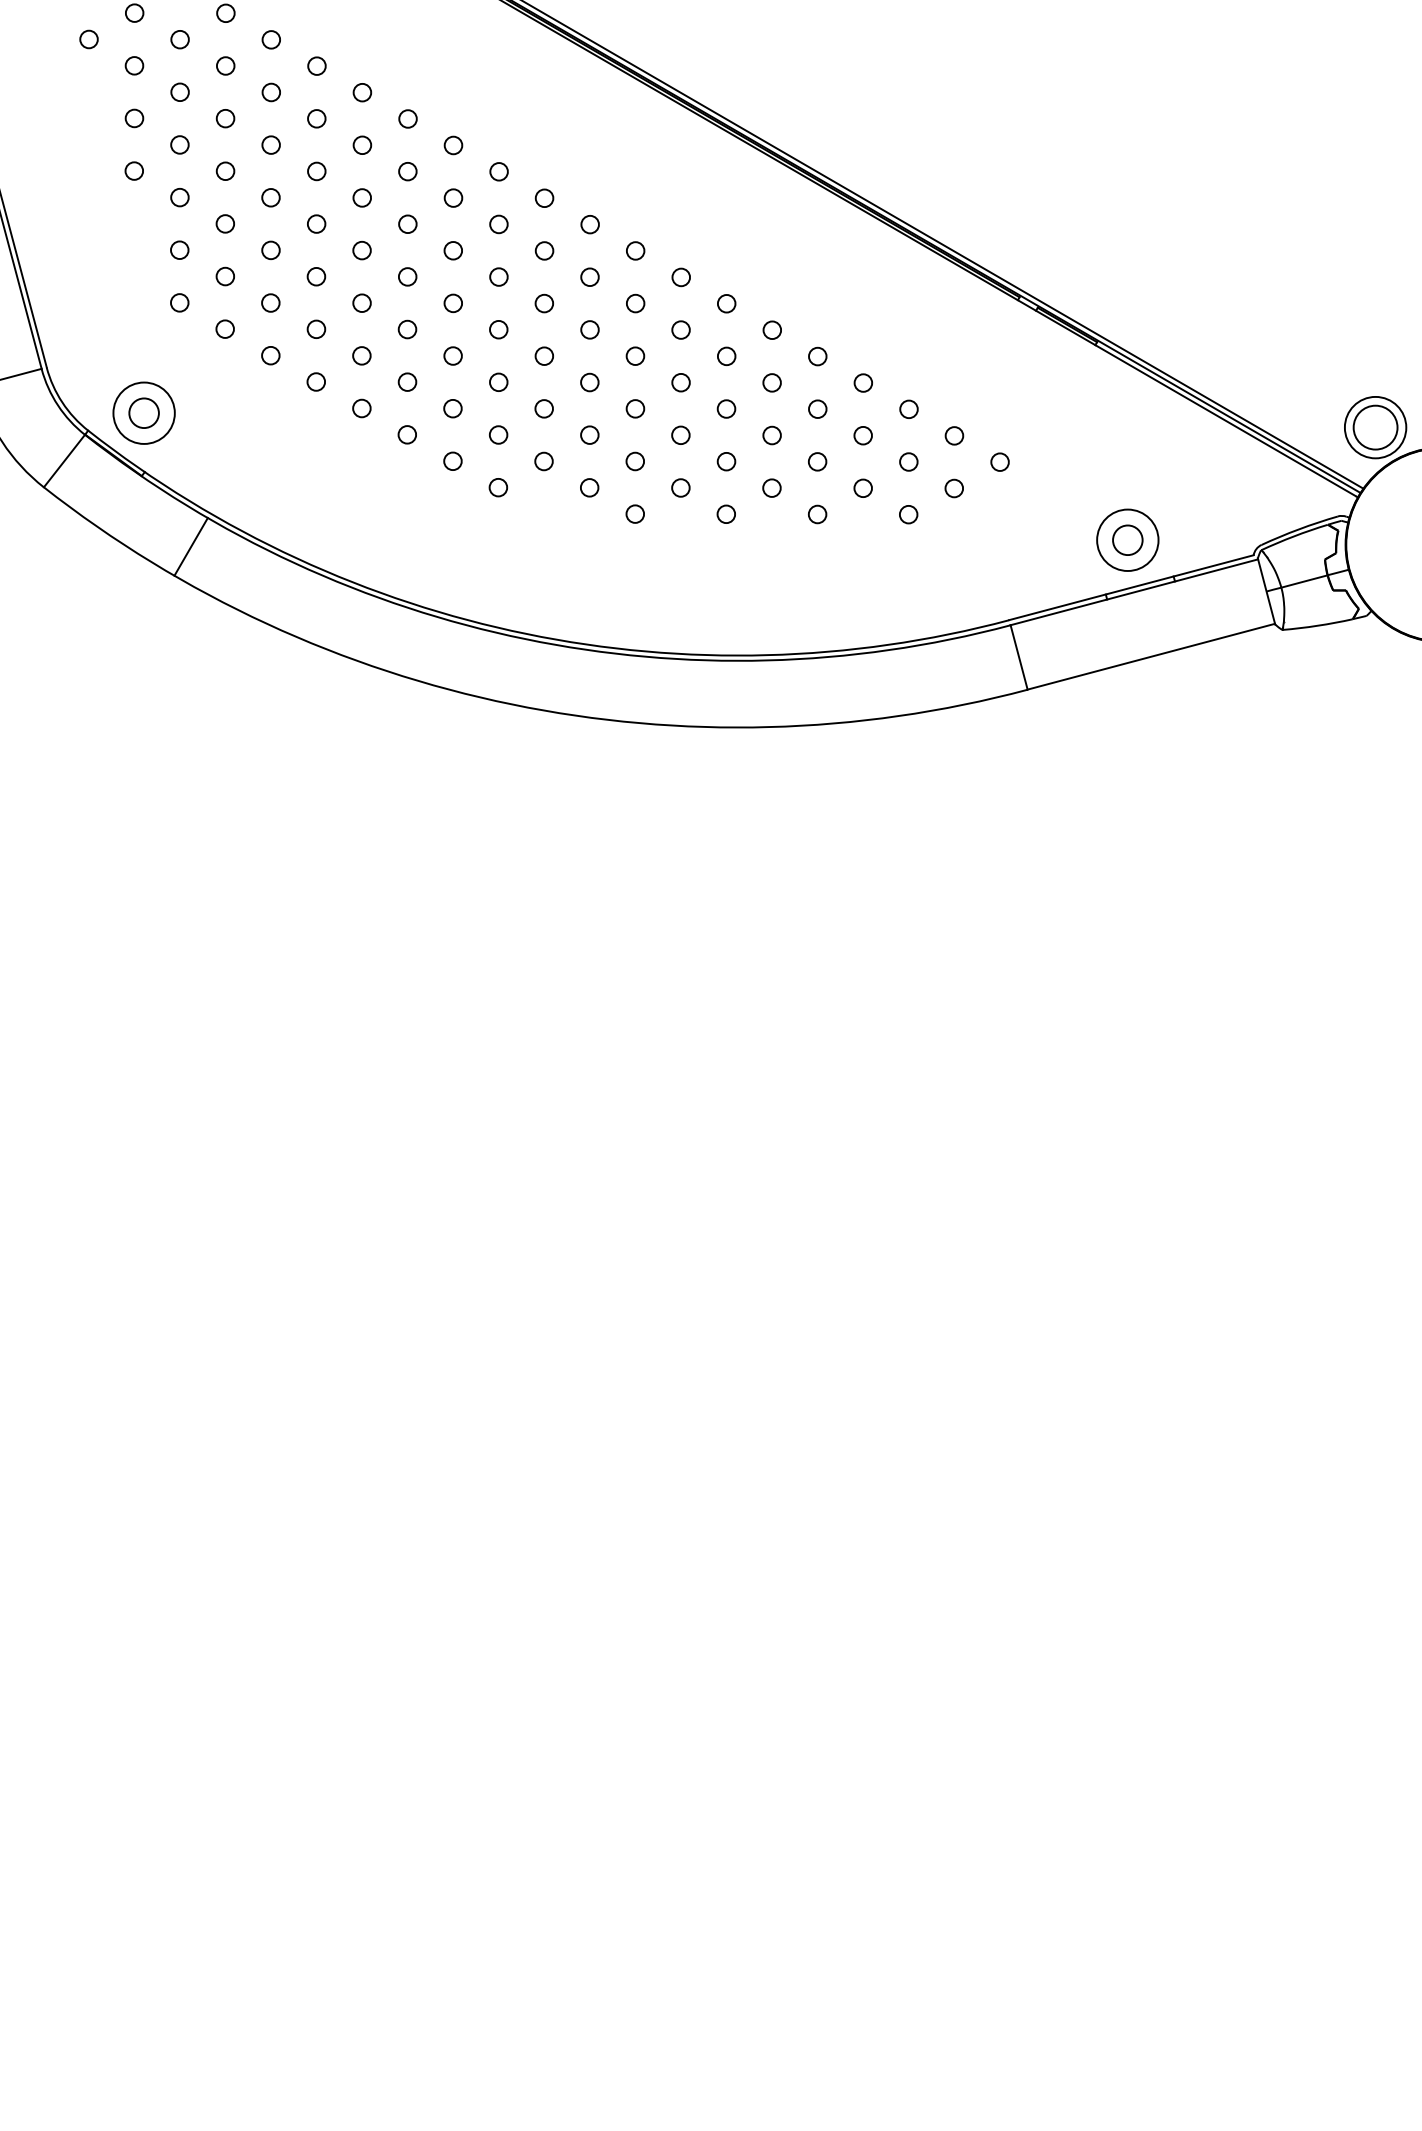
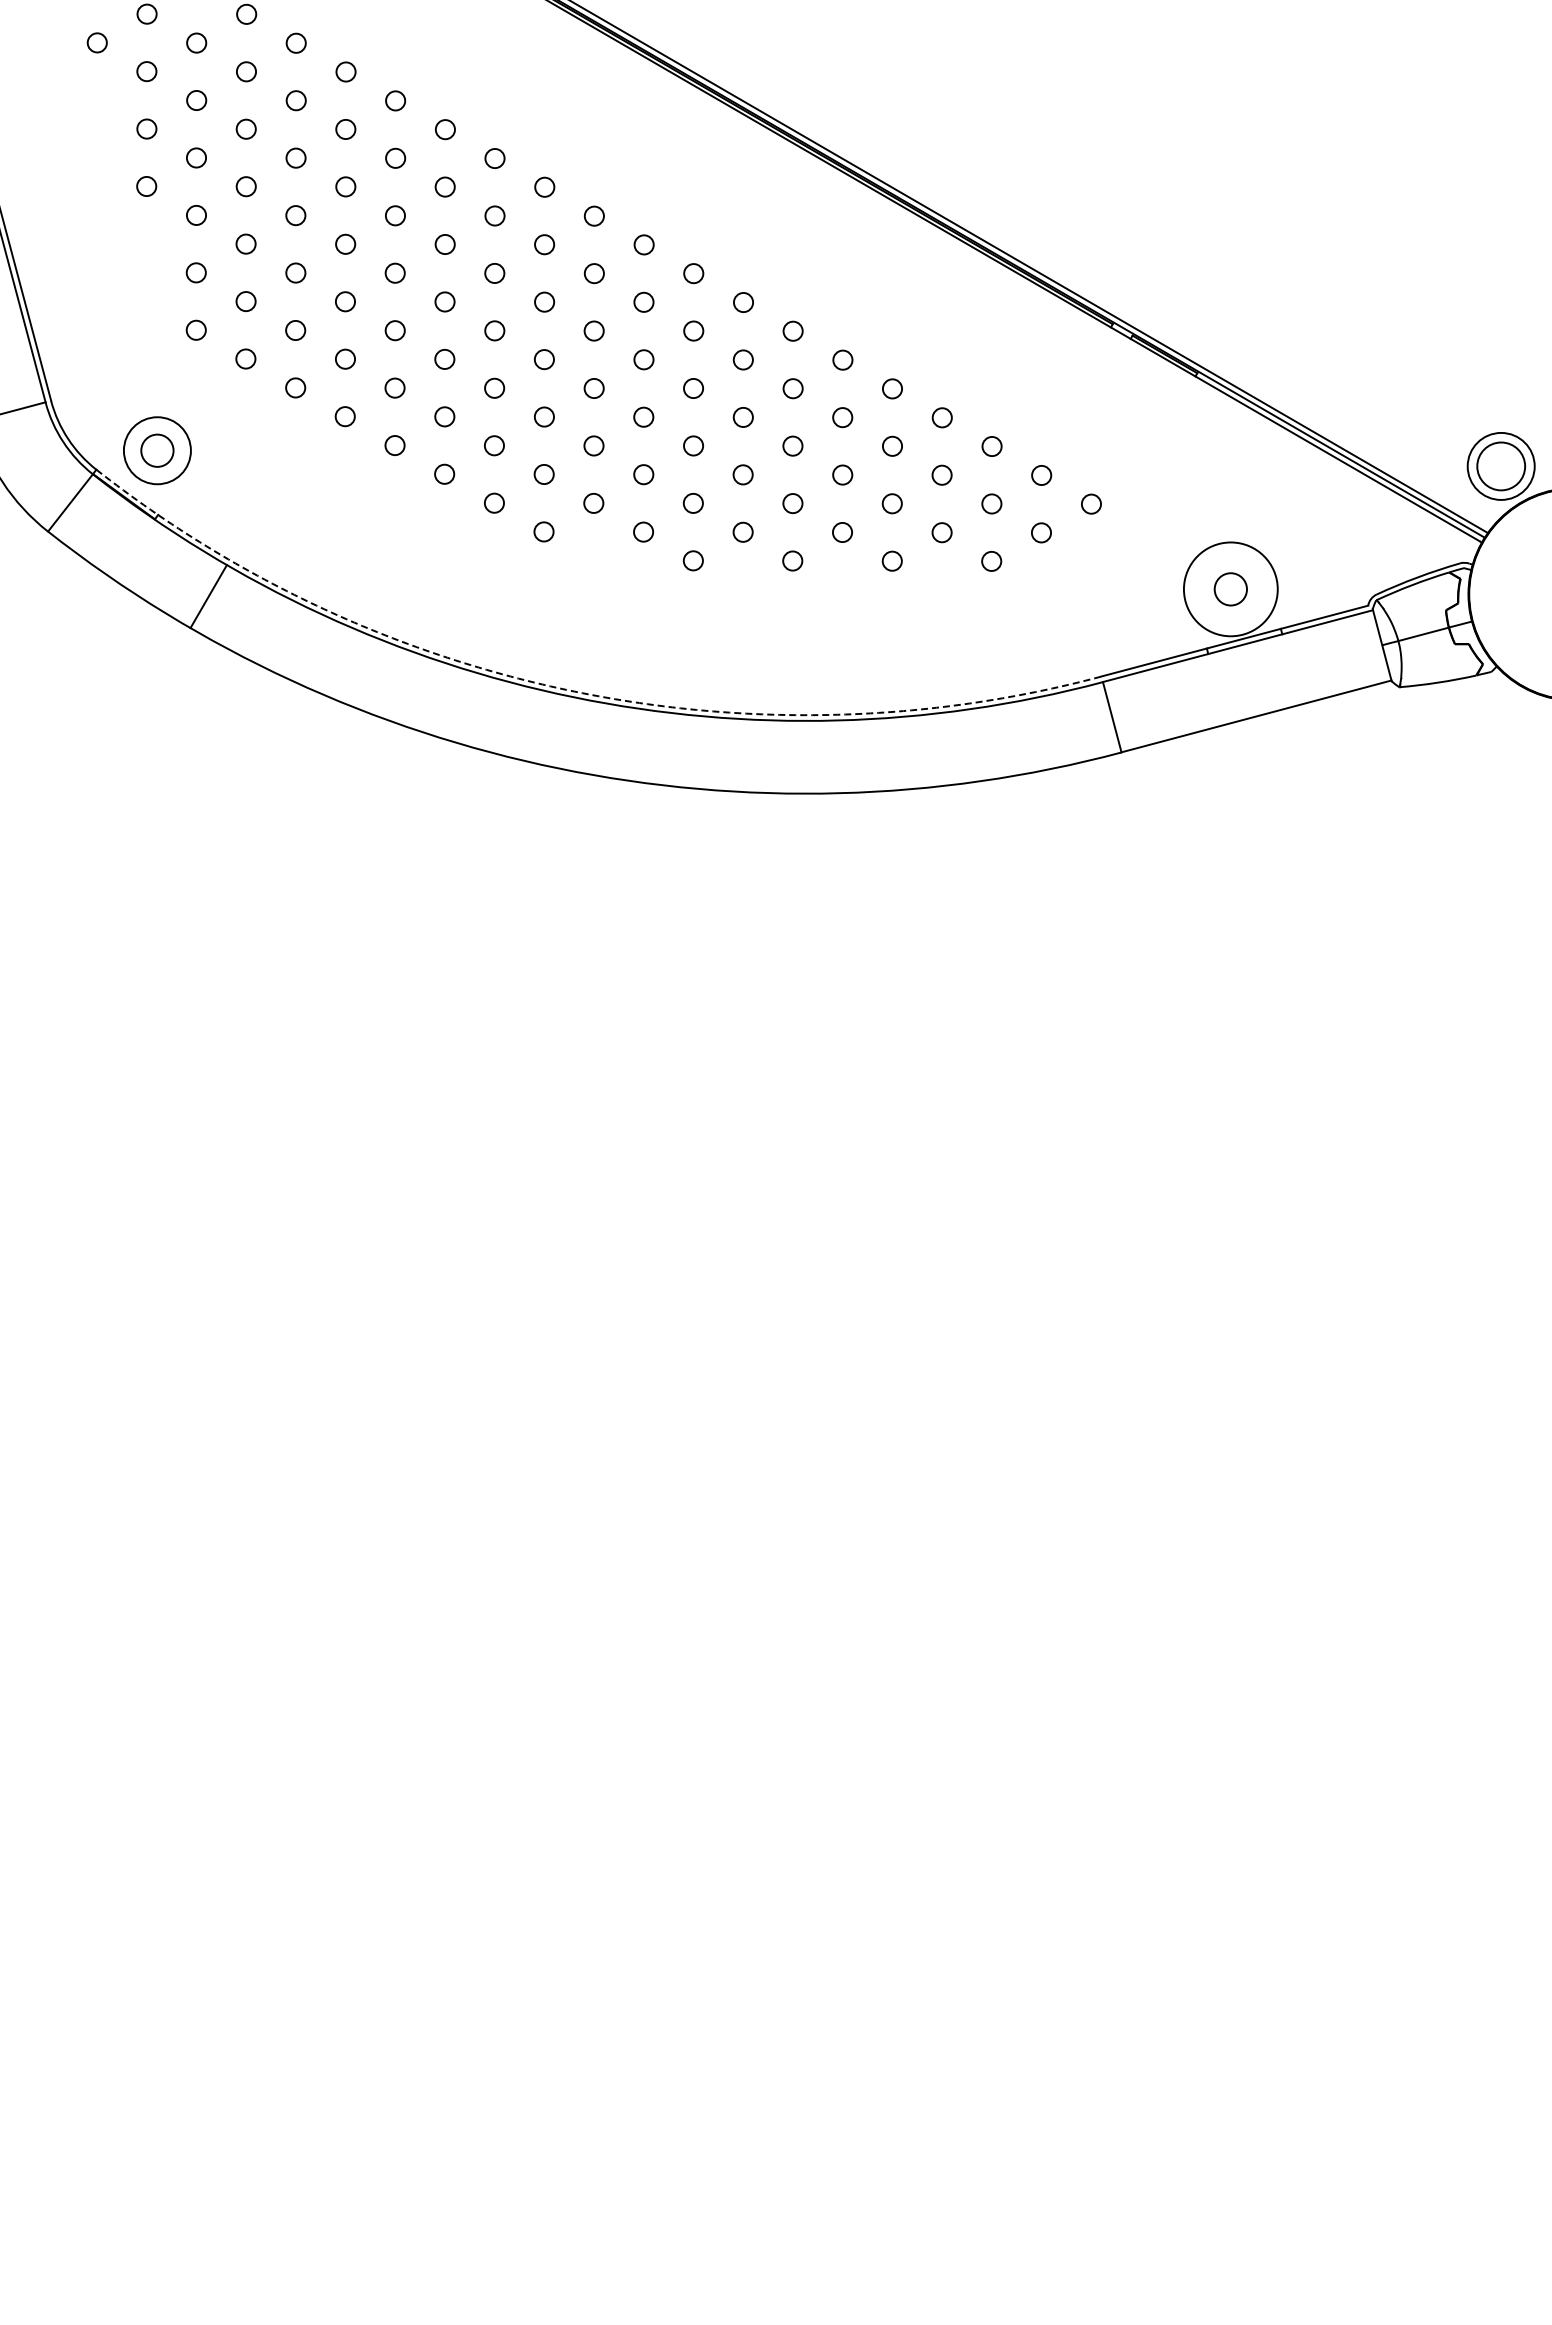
circle: (1127, 539) -> (1230, 588), size x1.4
arc: (526, 633) -> (574, 691), solid -> dashed

